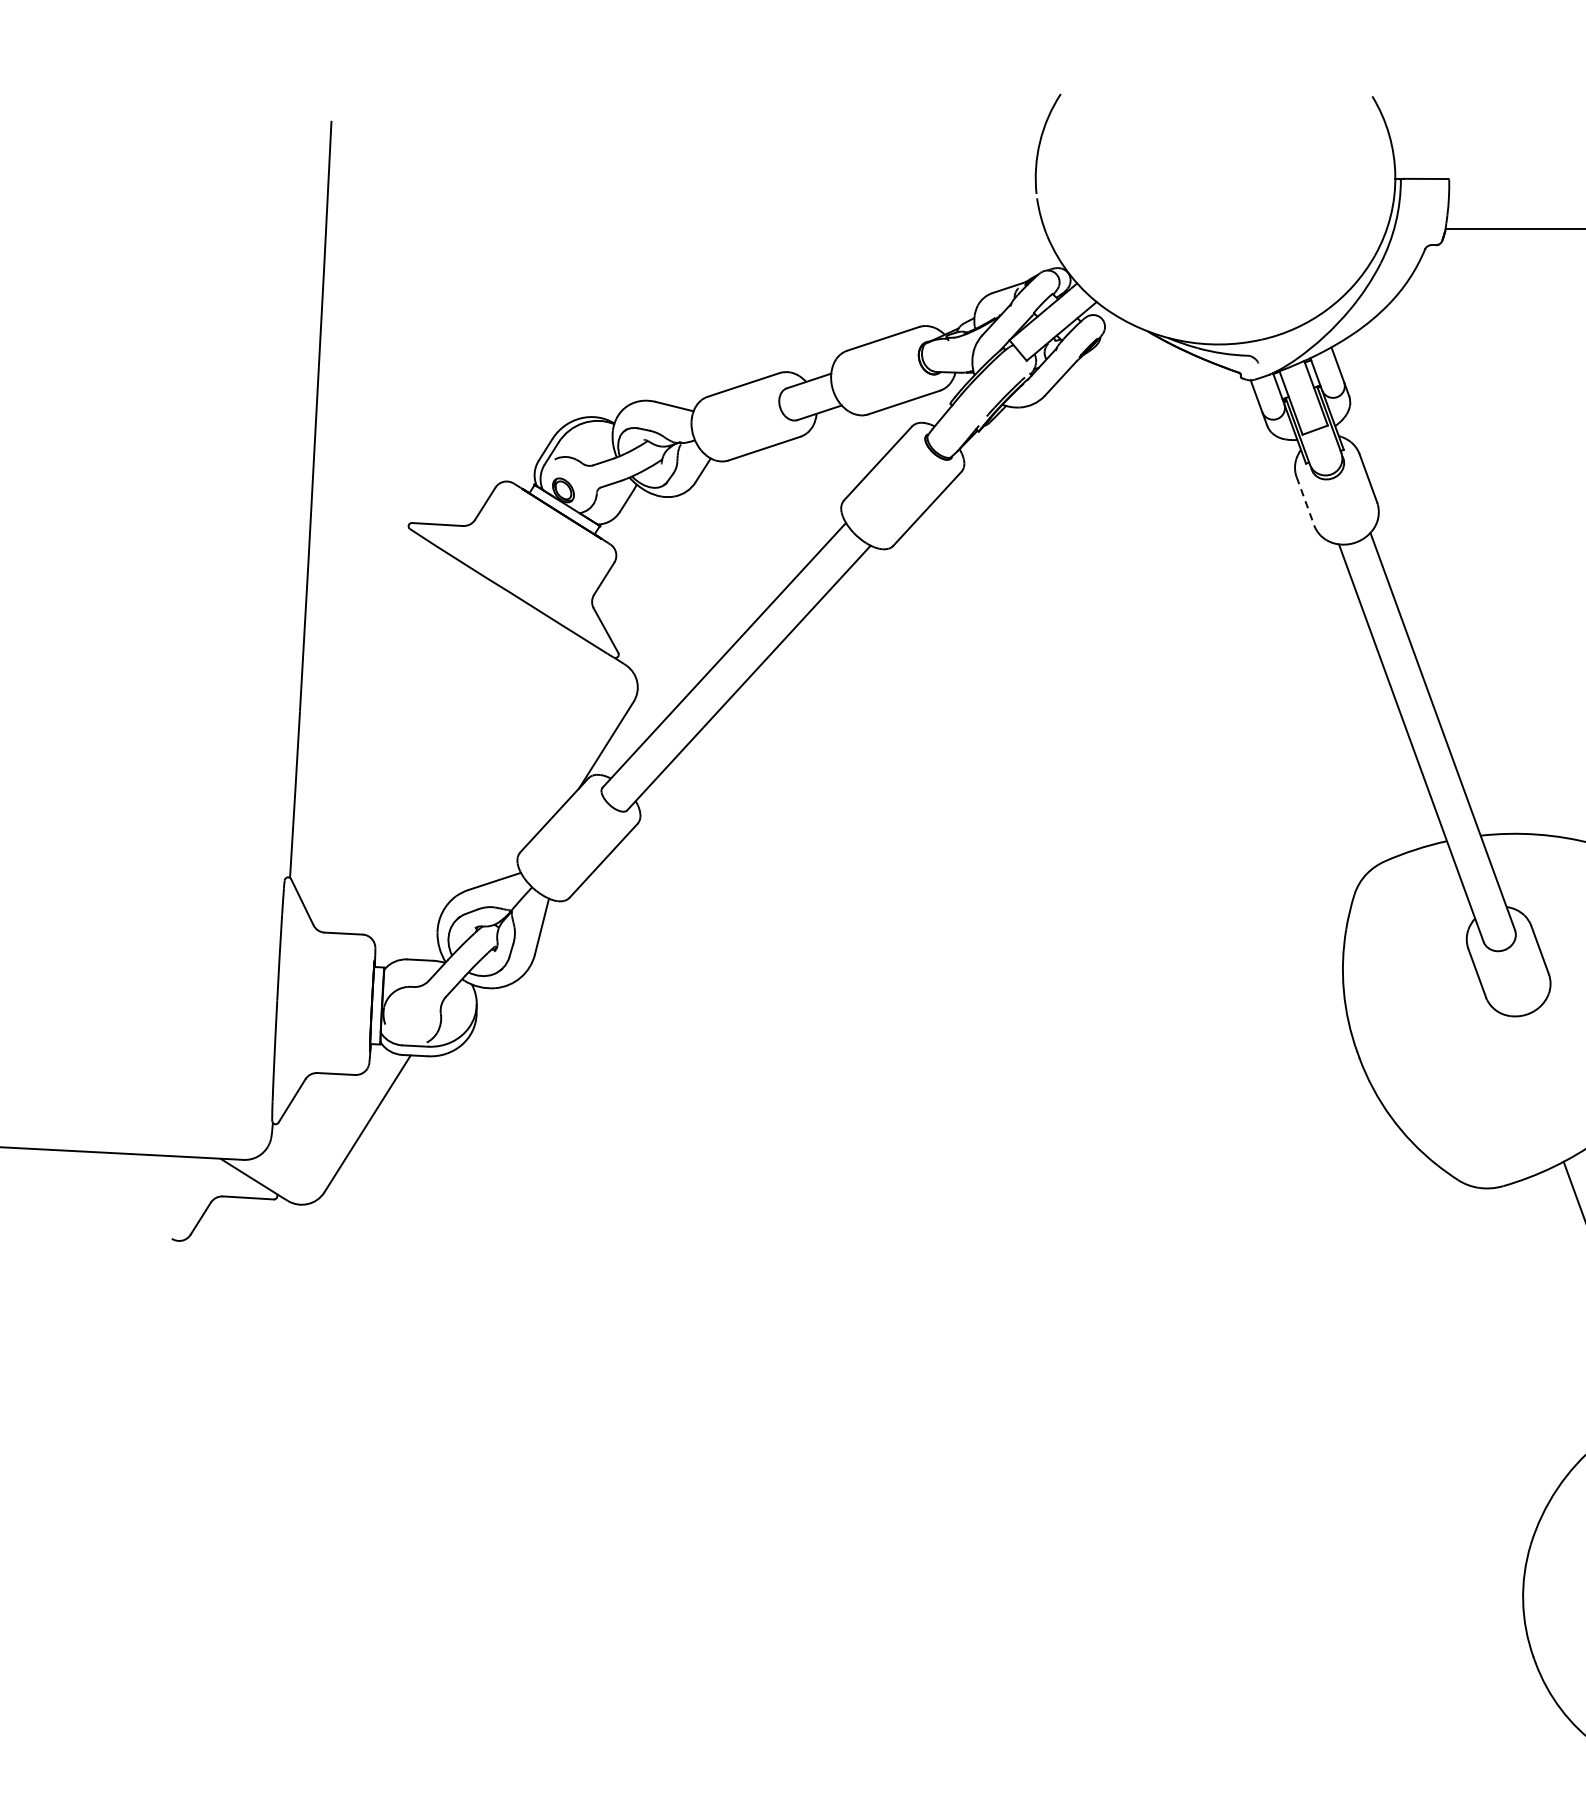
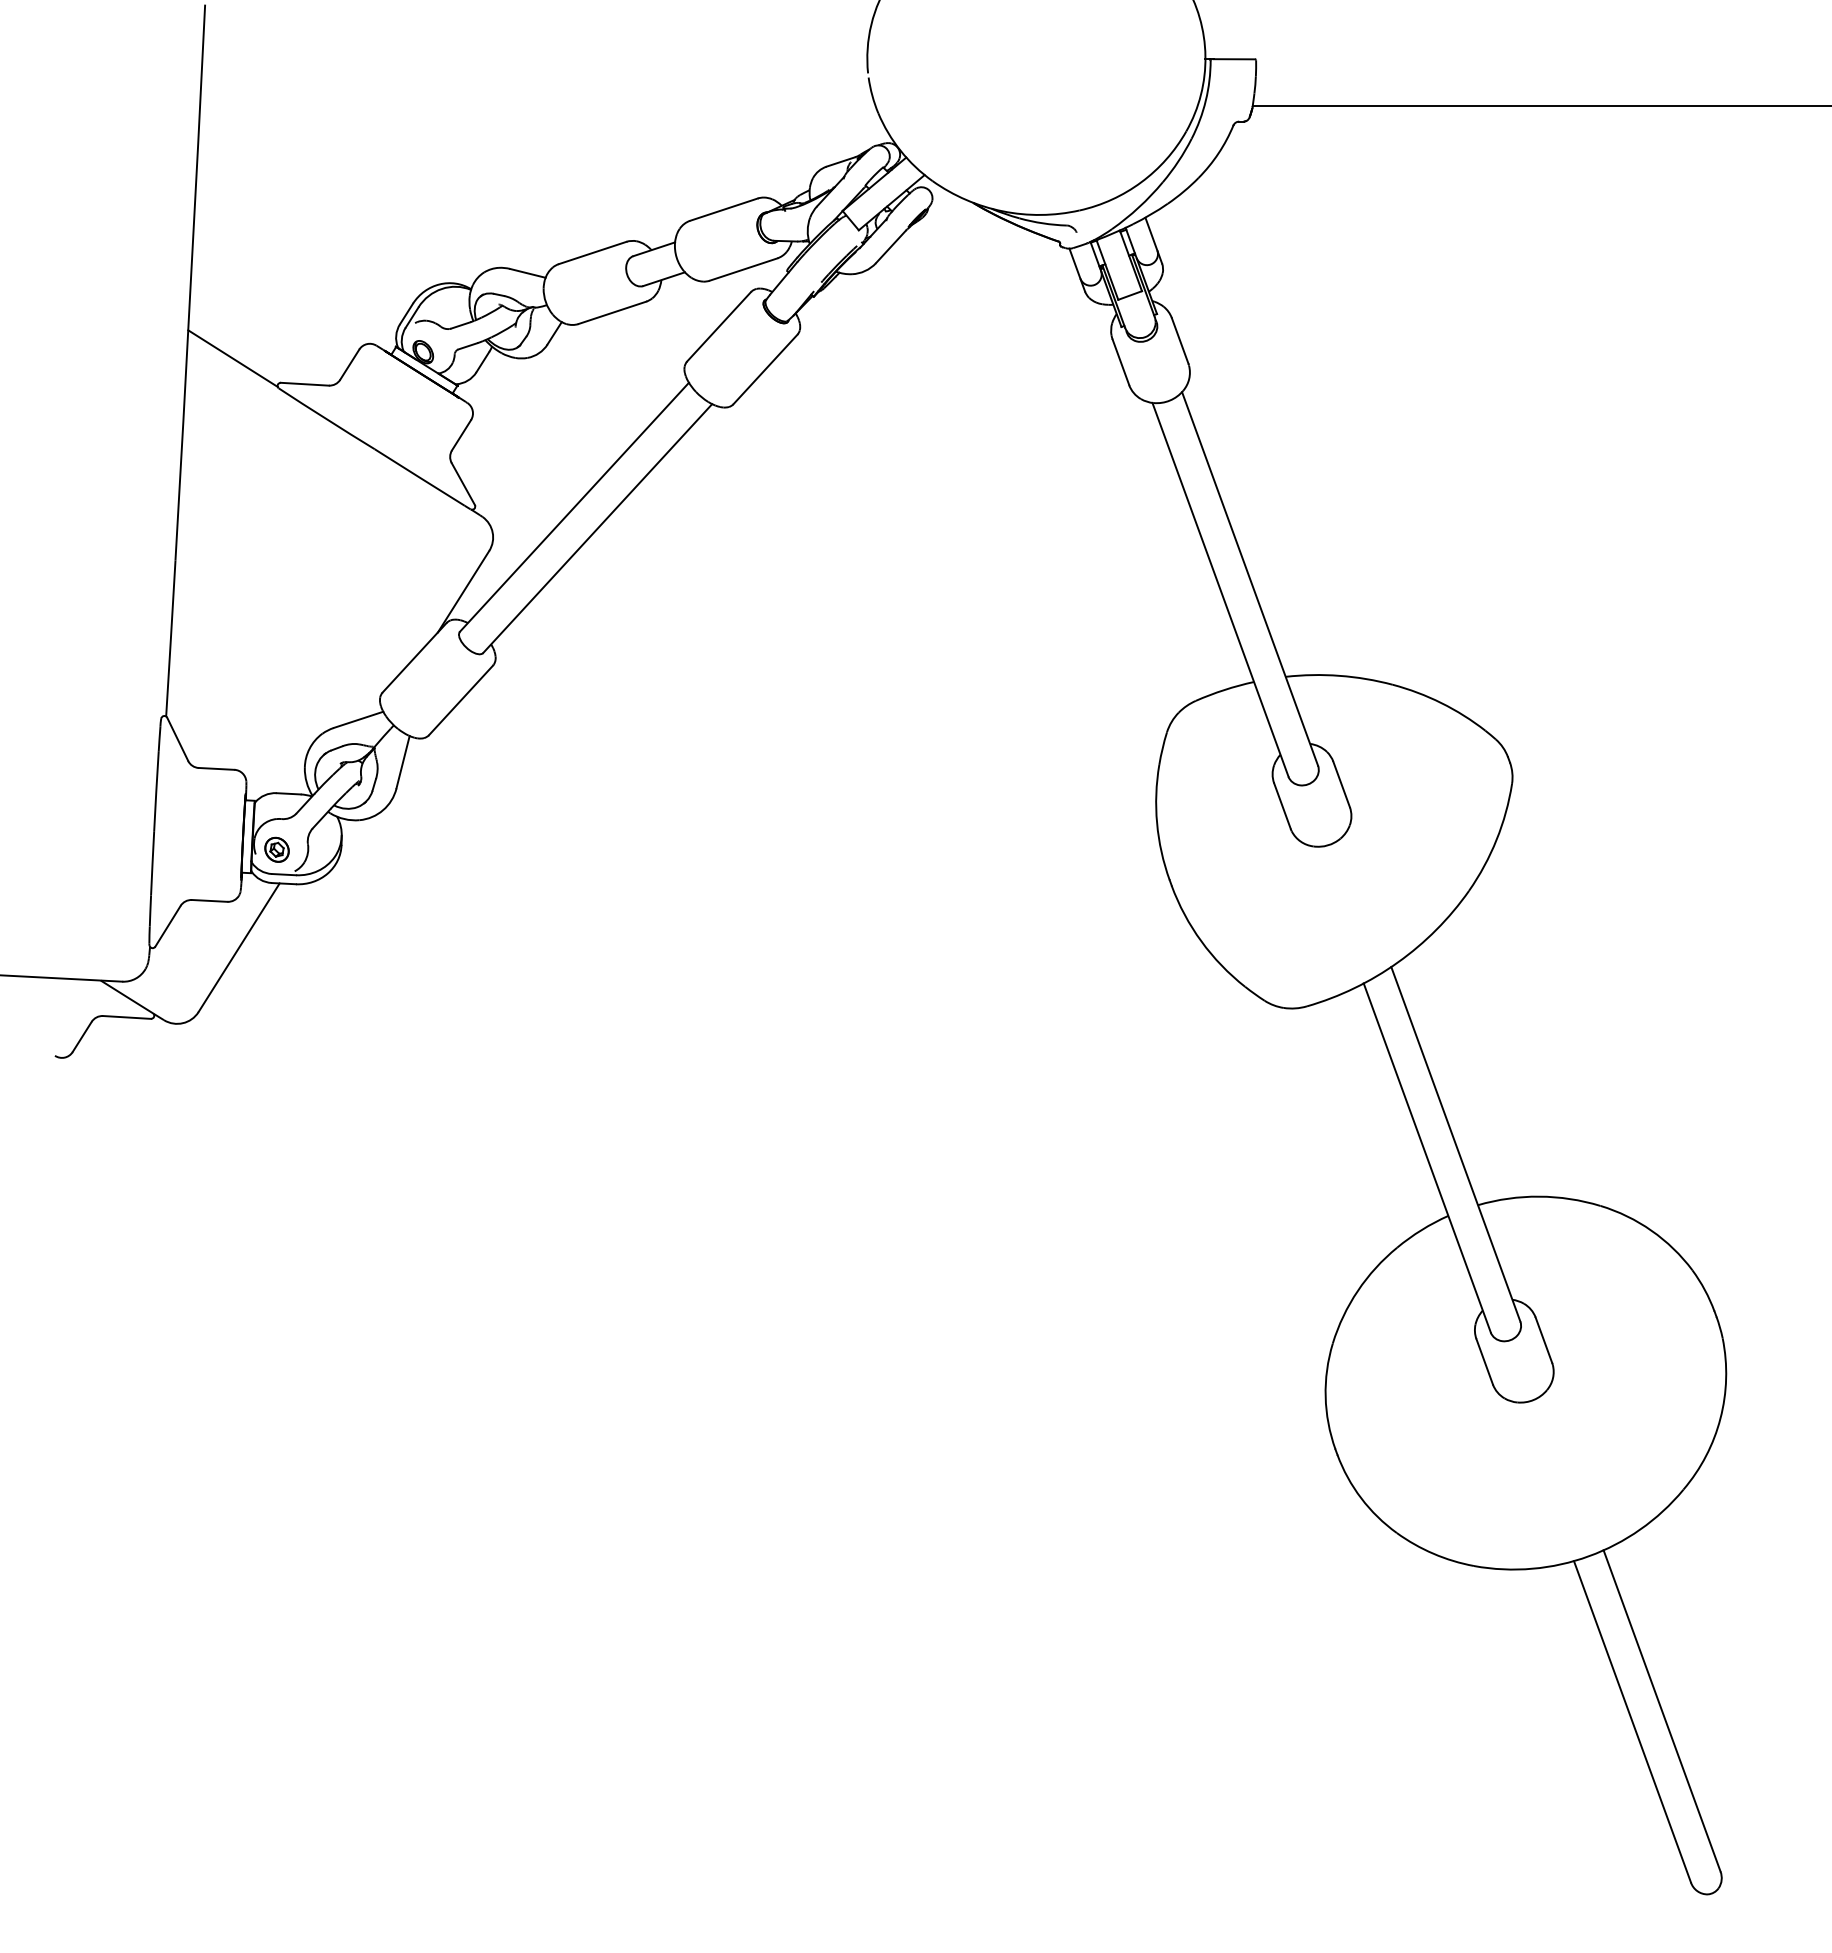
line: (360, 497) -> (232, 358), added
line: (1306, 501) -> (1121, 362), dashed -> solid
part: (407, 1019) -> (276, 849), added

